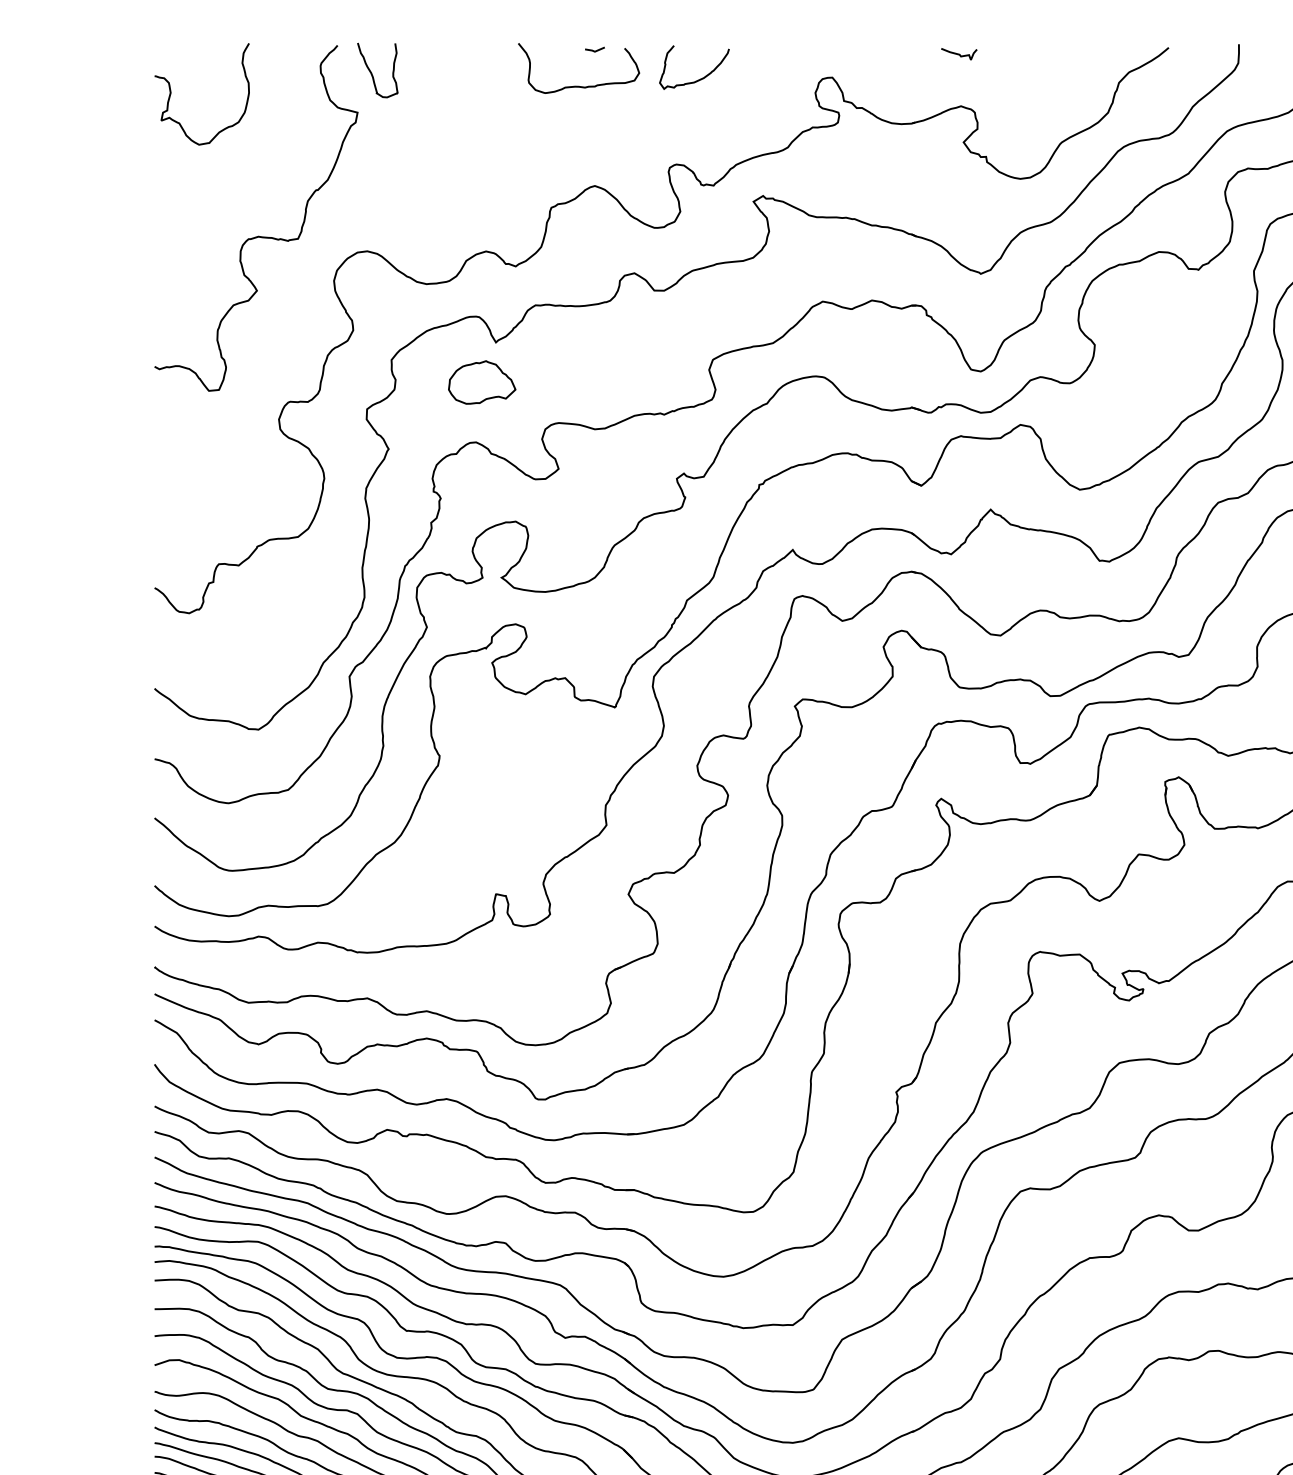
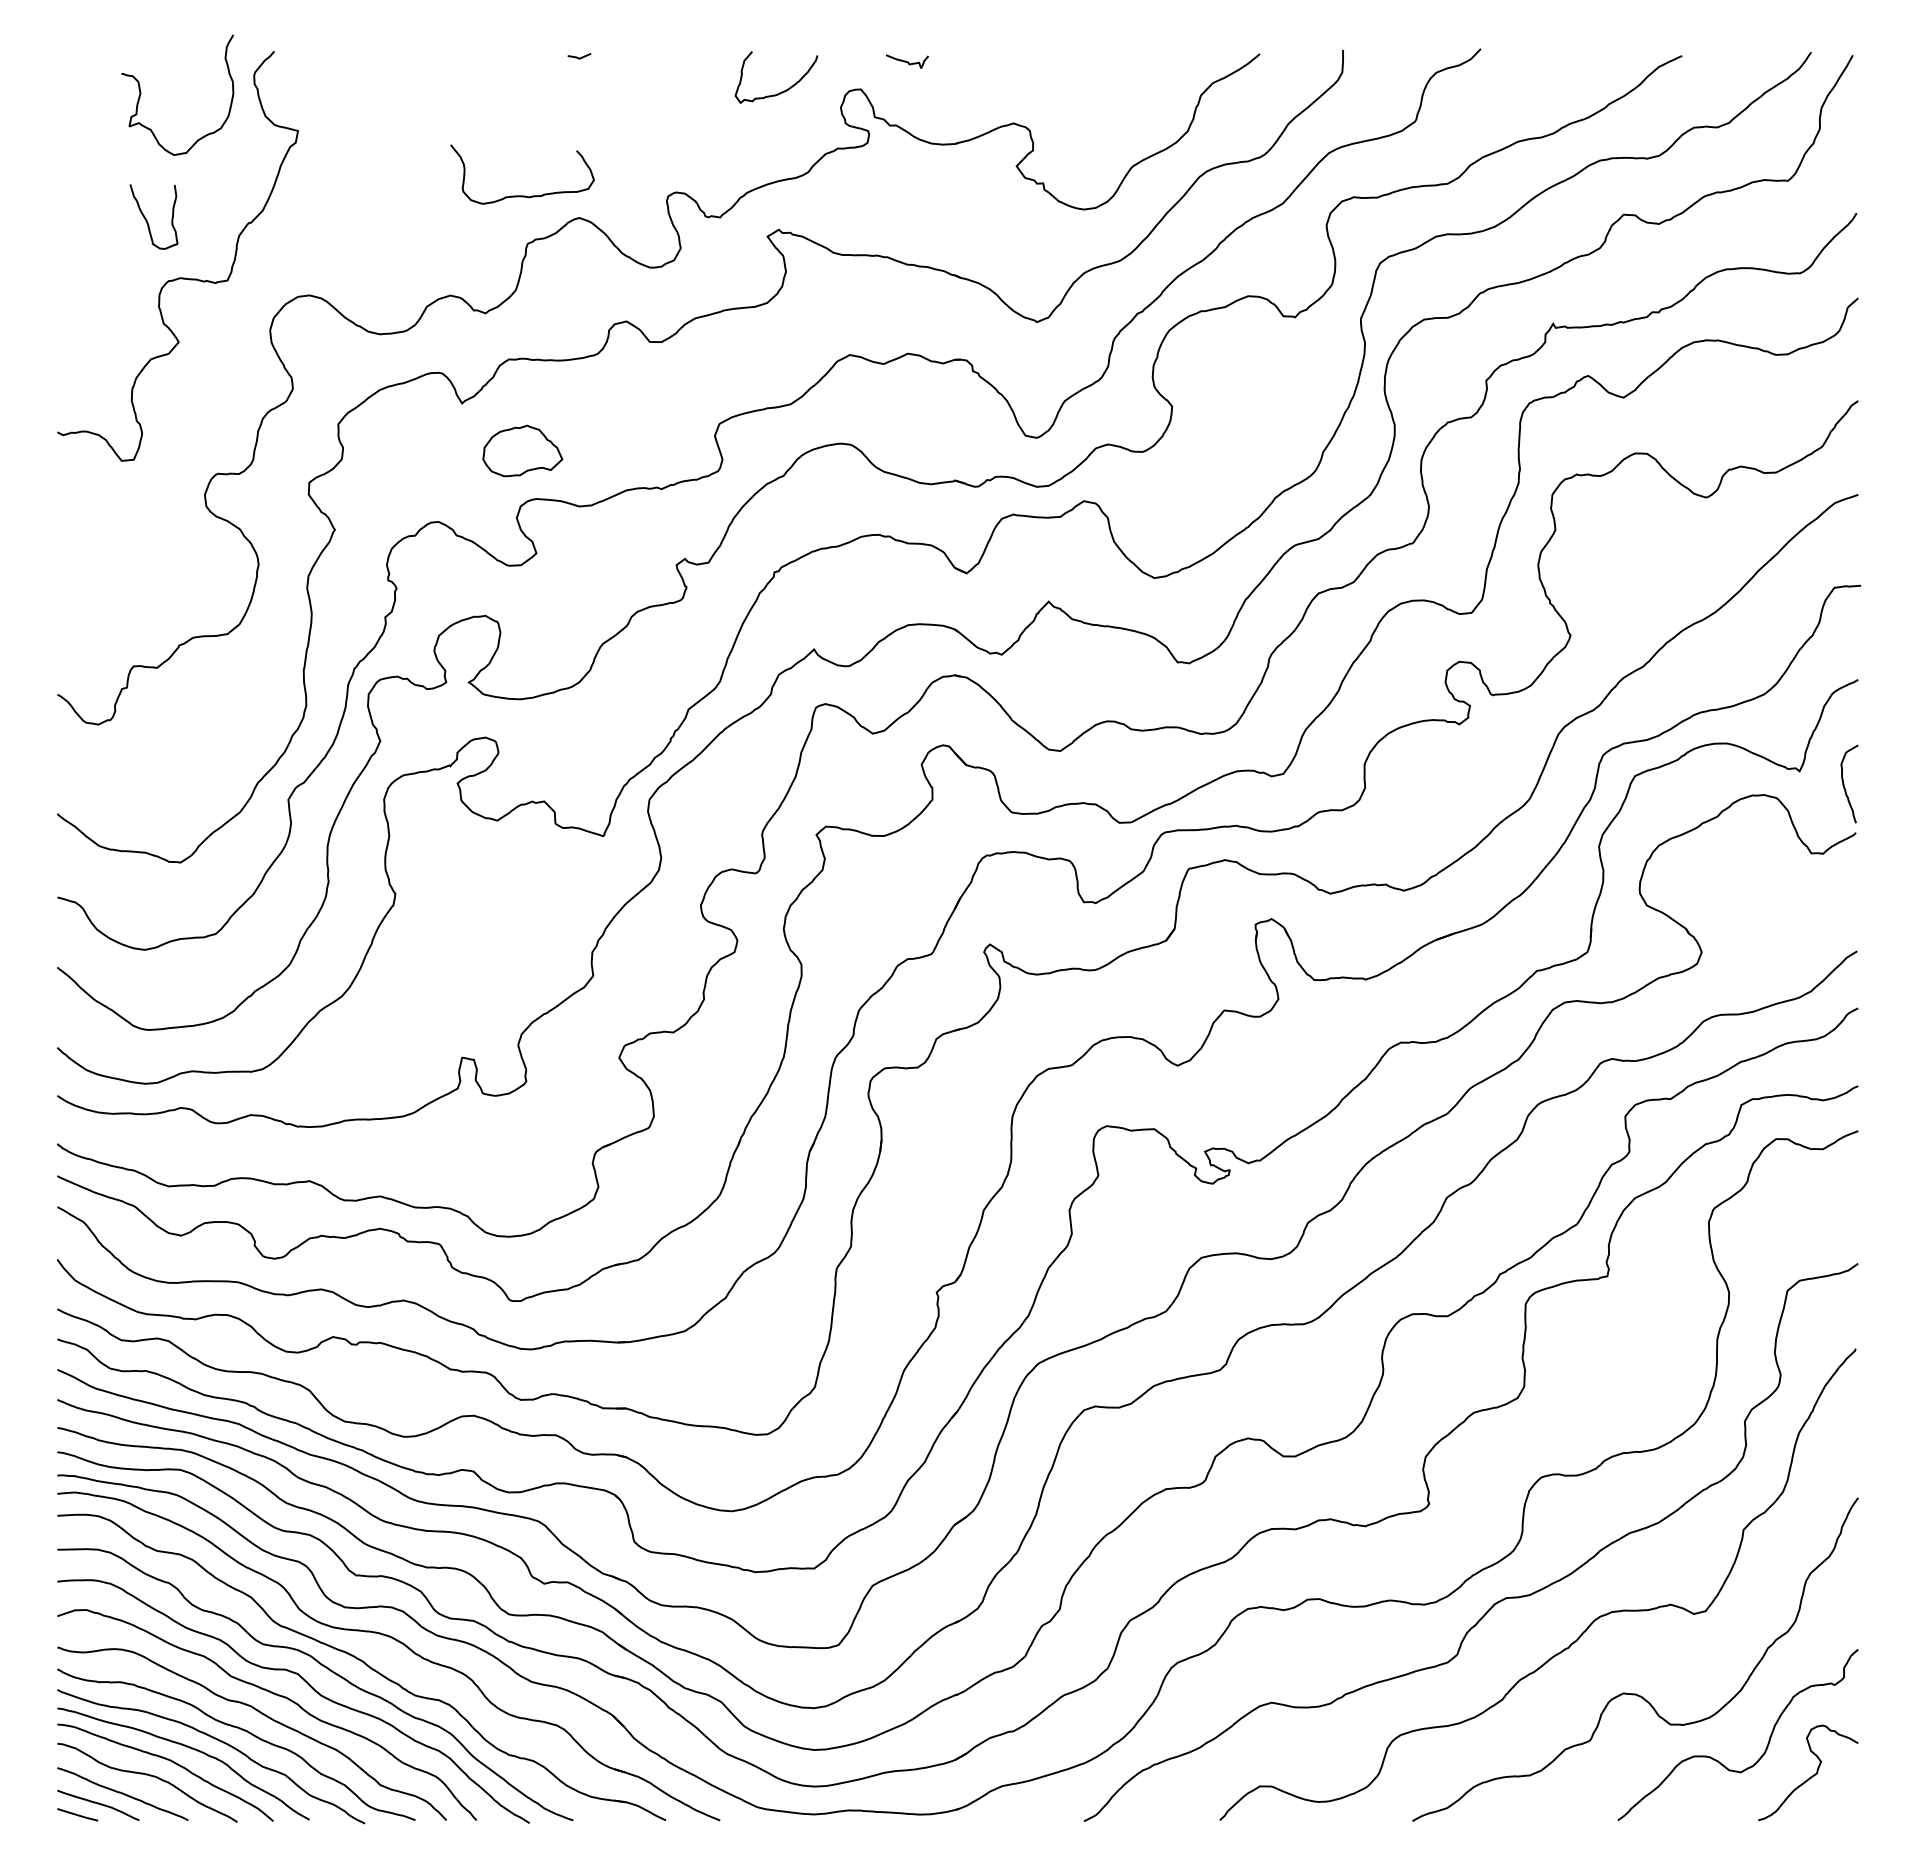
curve: (959, 54) -> (907, 61), moved
curve: (372, 73) -> (147, 220), moved
curve: (700, 78) -> (783, 90), moved
curve: (578, 86) -> (522, 195), moved
curve: (171, 93) -> (141, 94), moved
part: (481, 382) -> (522, 450), moved

